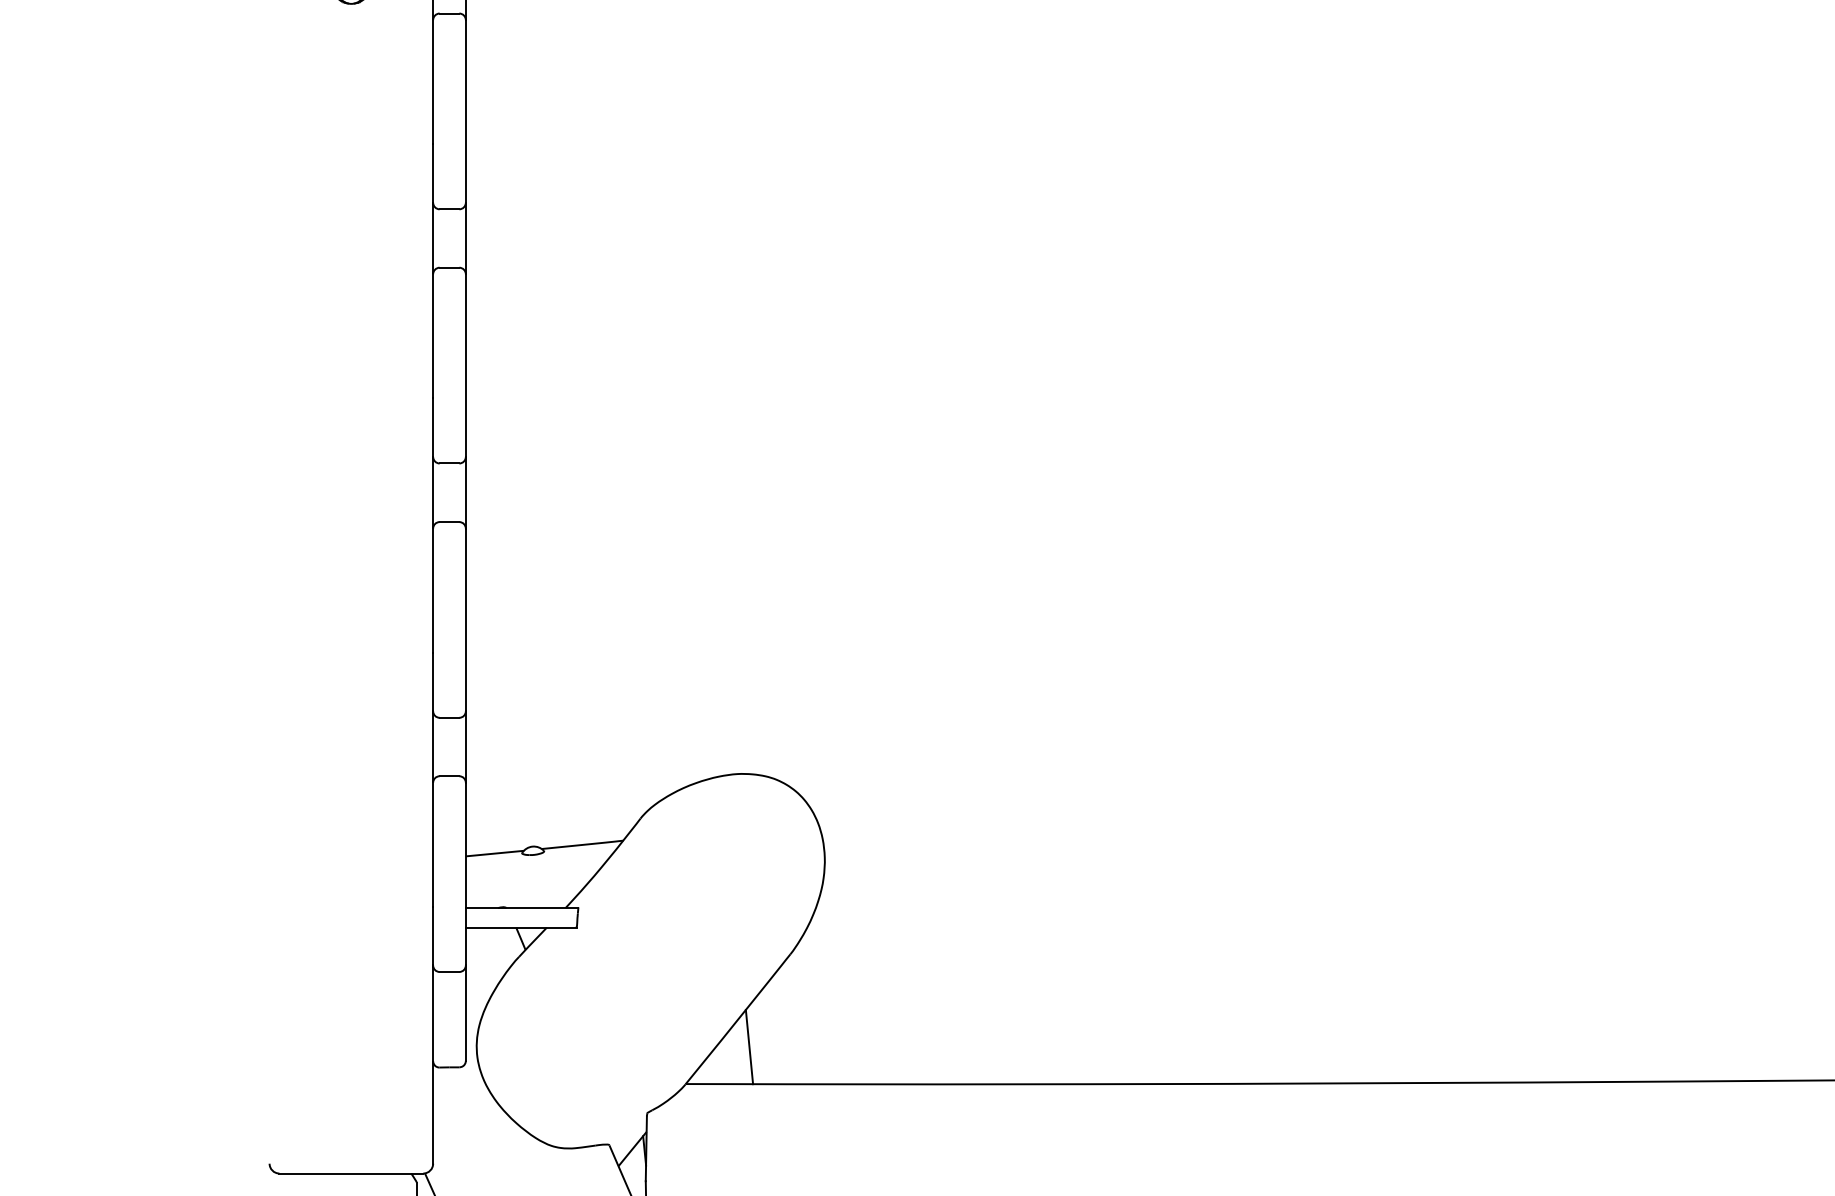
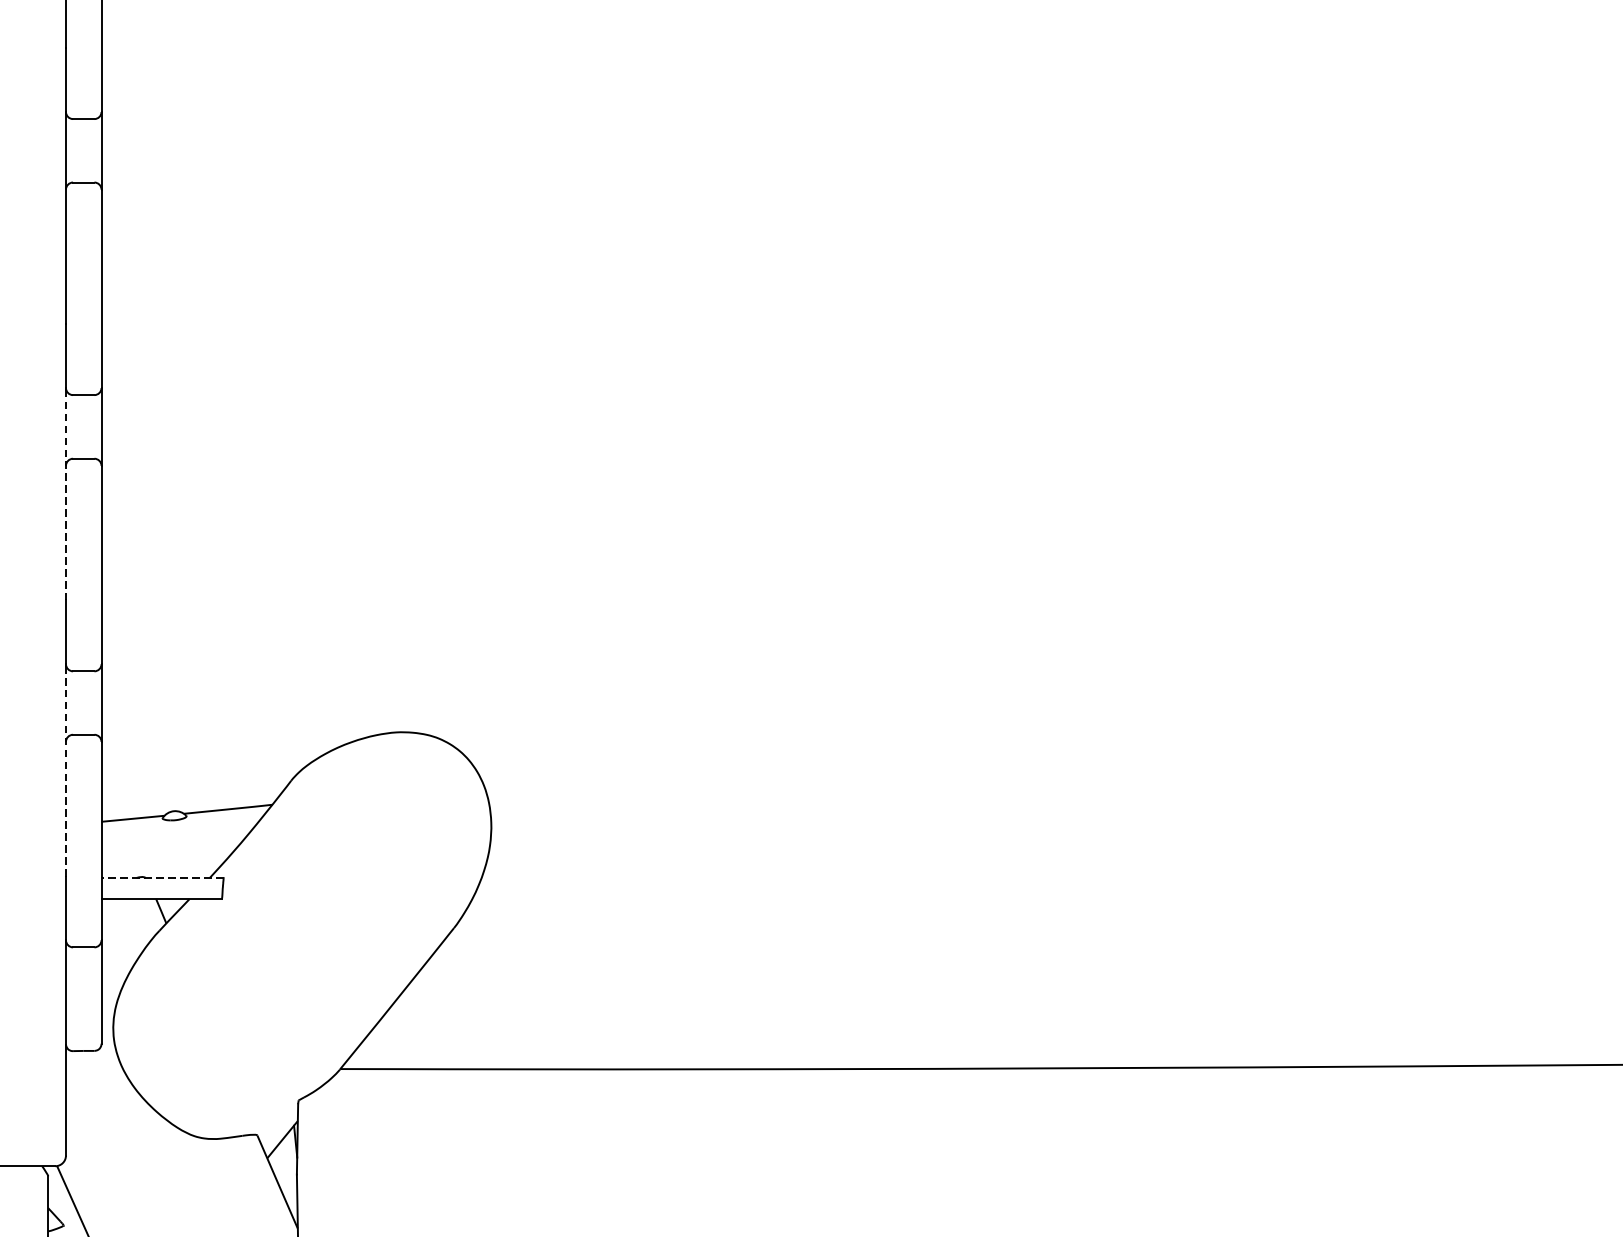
line: (433, 555) -> (66, 495), solid -> dashed
line: (433, 809) -> (66, 770), solid -> dashed
line: (521, 908) -> (161, 878), solid -> dashed
line: (749, 1046) -> (409, 1028), removed

